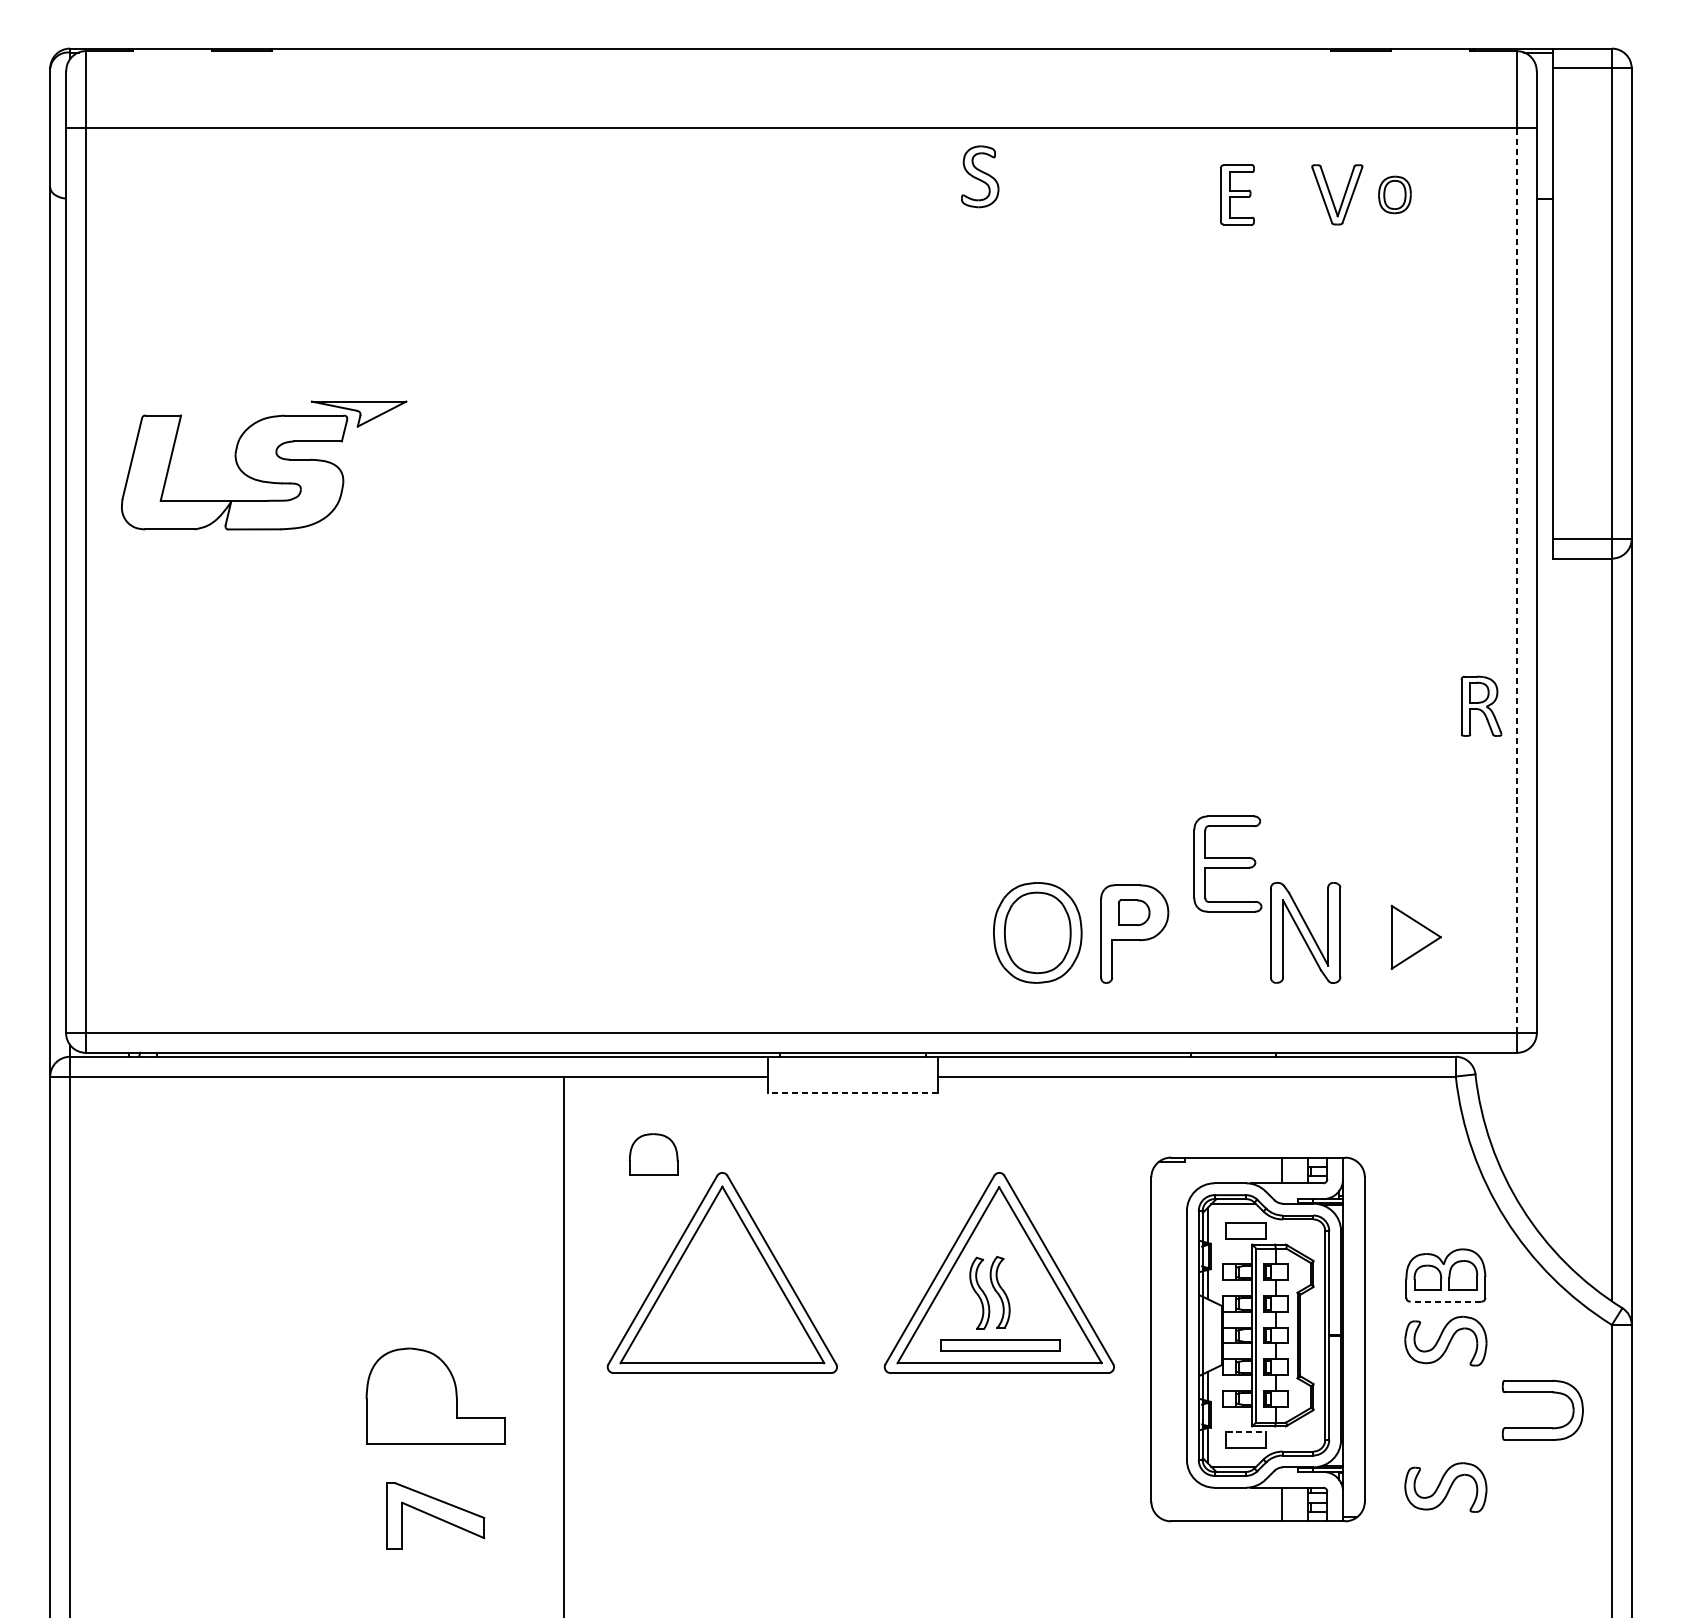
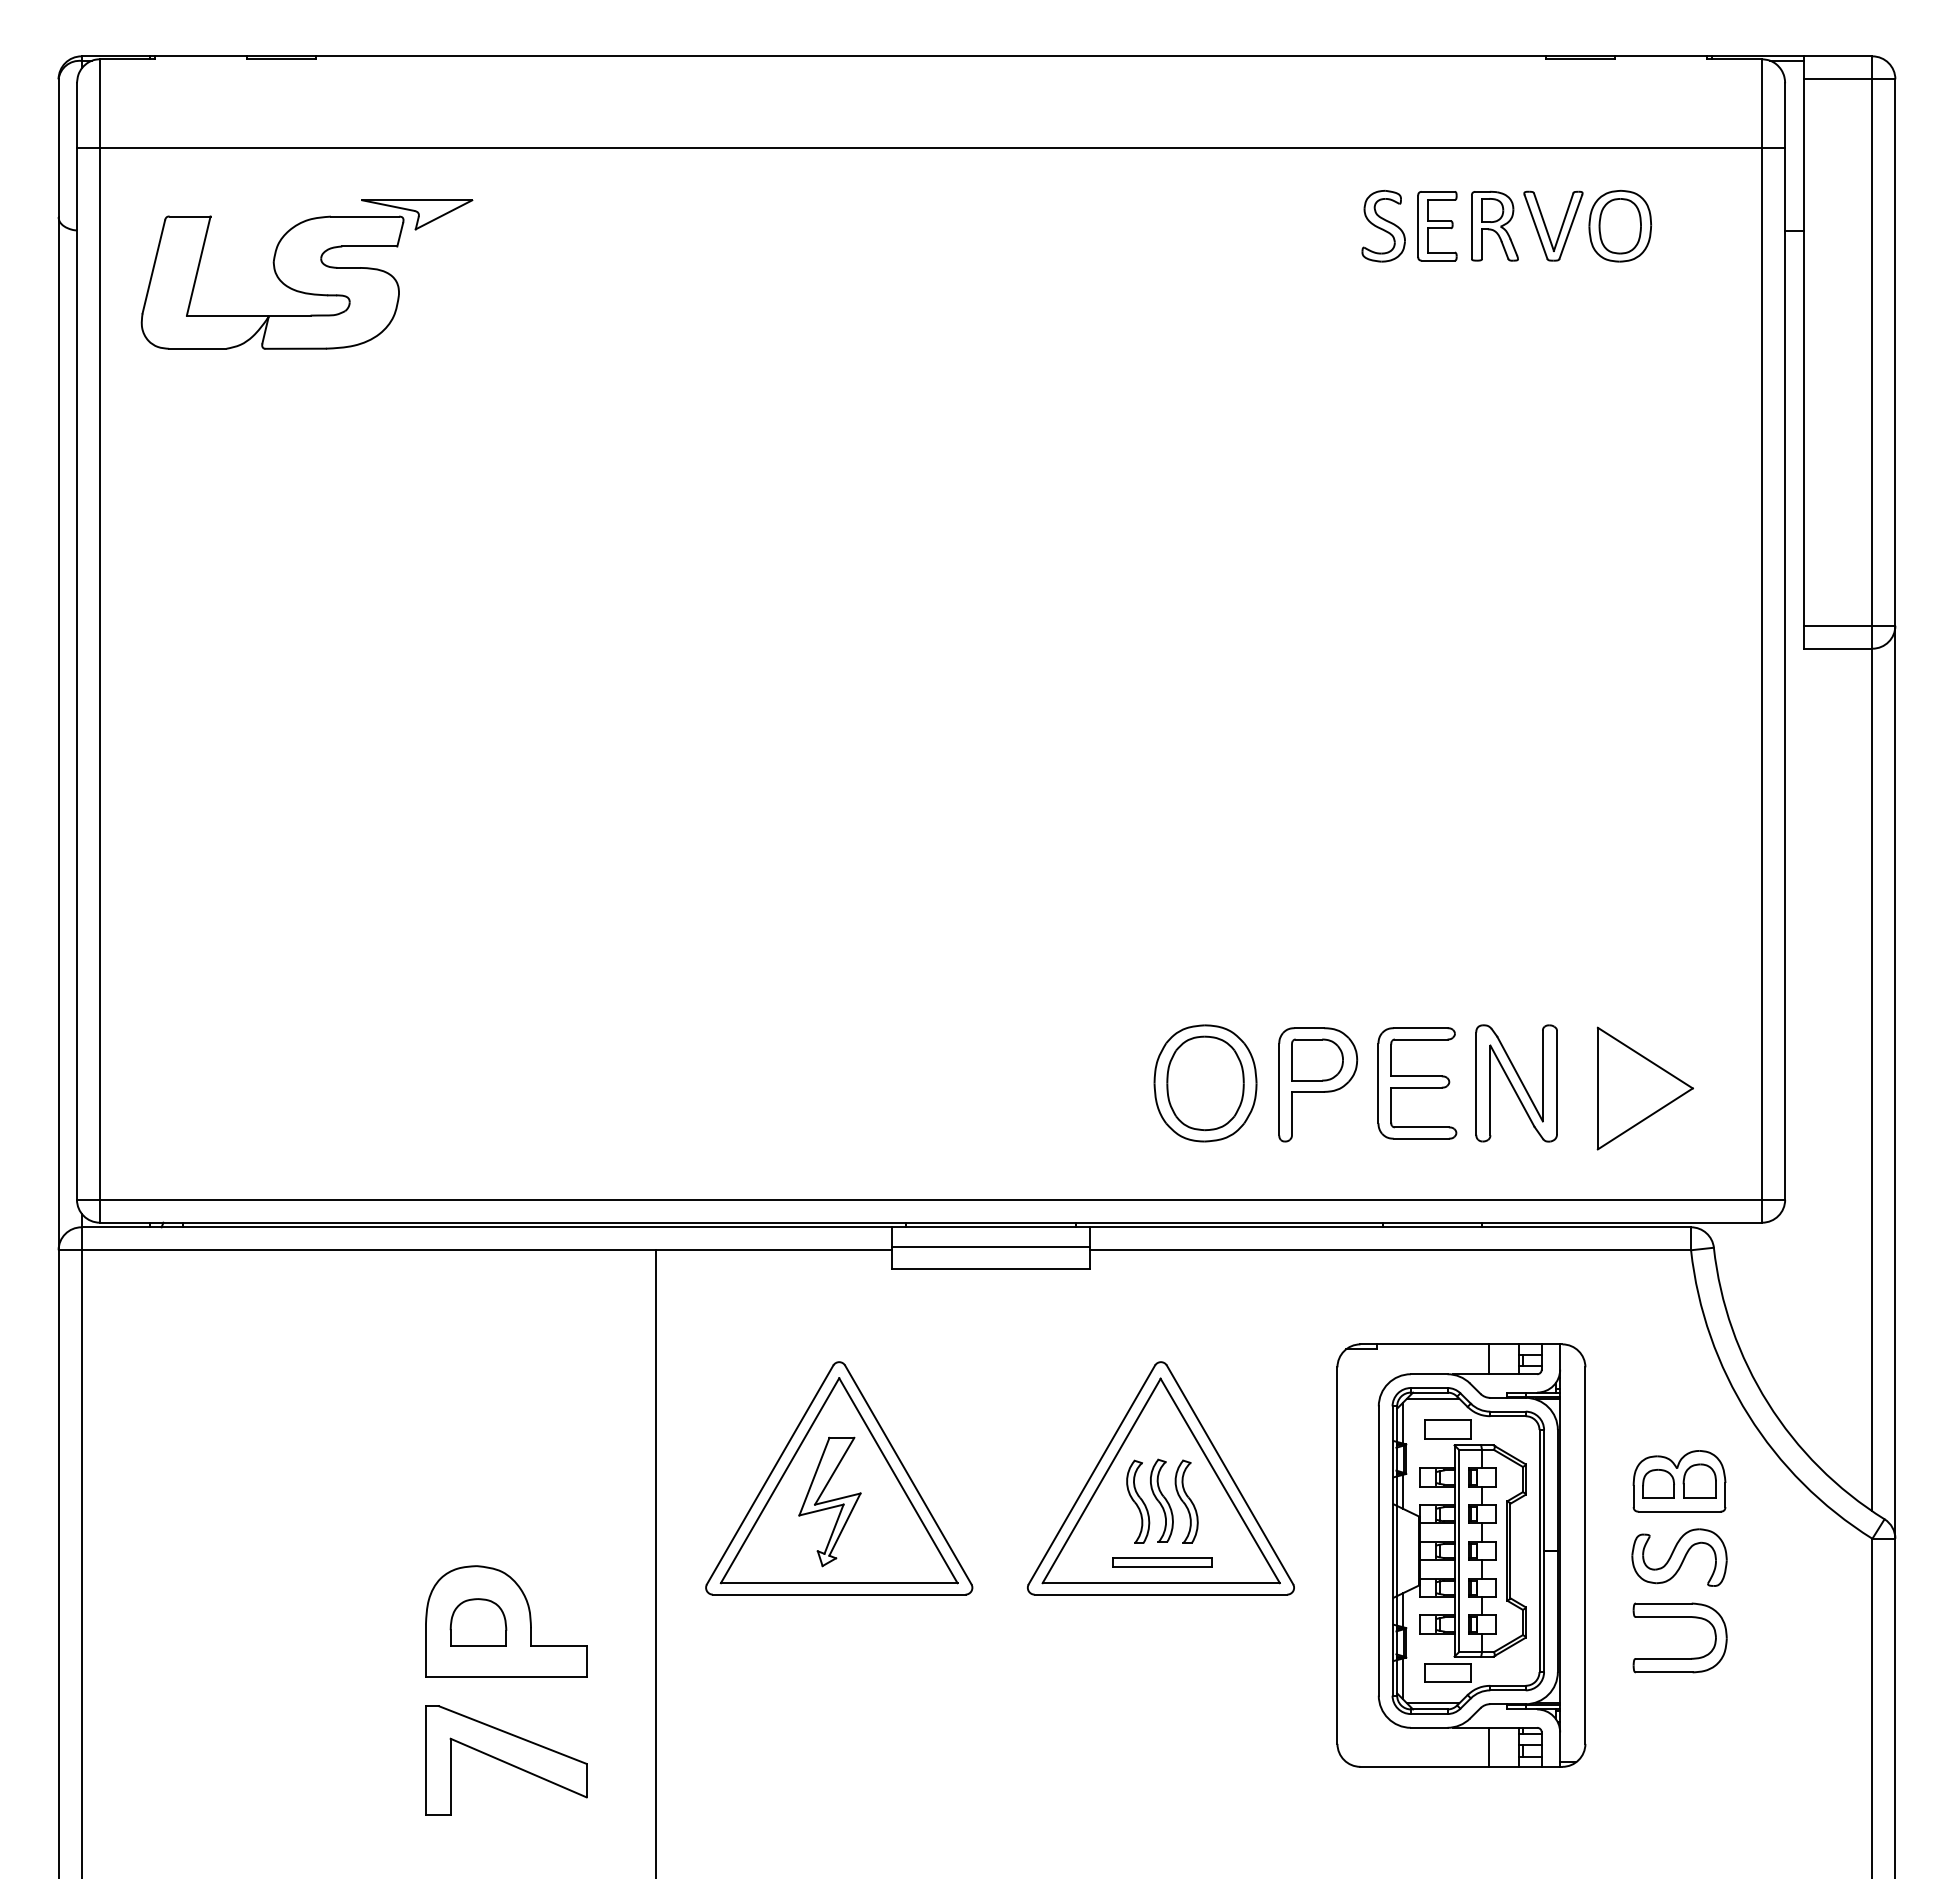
part: (980, 177) -> (1383, 226), moved
part: (1395, 195) -> (1620, 226), size x1.67
part: (263, 465) -> (306, 274), moved
line: (1517, 579) -> (1762, 673), dashed -> solid
part: (1481, 705) -> (1494, 225), moved
part: (1228, 864) -> (1417, 1083), moved
part: (1134, 912) -> (1317, 1059), size x1.43
part: (1415, 937) -> (1644, 1088), size x1.67
line: (852, 1073) -> (990, 1246), added
line: (852, 1093) -> (990, 1269), dashed -> solid
part: (653, 1154) -> (478, 1622), moved
part: (714, 1292) -> (829, 1501), added
part: (1021, 1292) -> (1186, 1501), added
line: (1445, 1301) -> (1679, 1511), dashed -> solid
part: (1000, 1345) -> (1162, 1562), size x0.71
part: (1542, 1392) -> (1679, 1617), moved
line: (1246, 1432) -> (1447, 1663), dashed -> solid
part: (1445, 1487) -> (1679, 1727), removed
part: (435, 1515) -> (506, 1760), size x1.43

